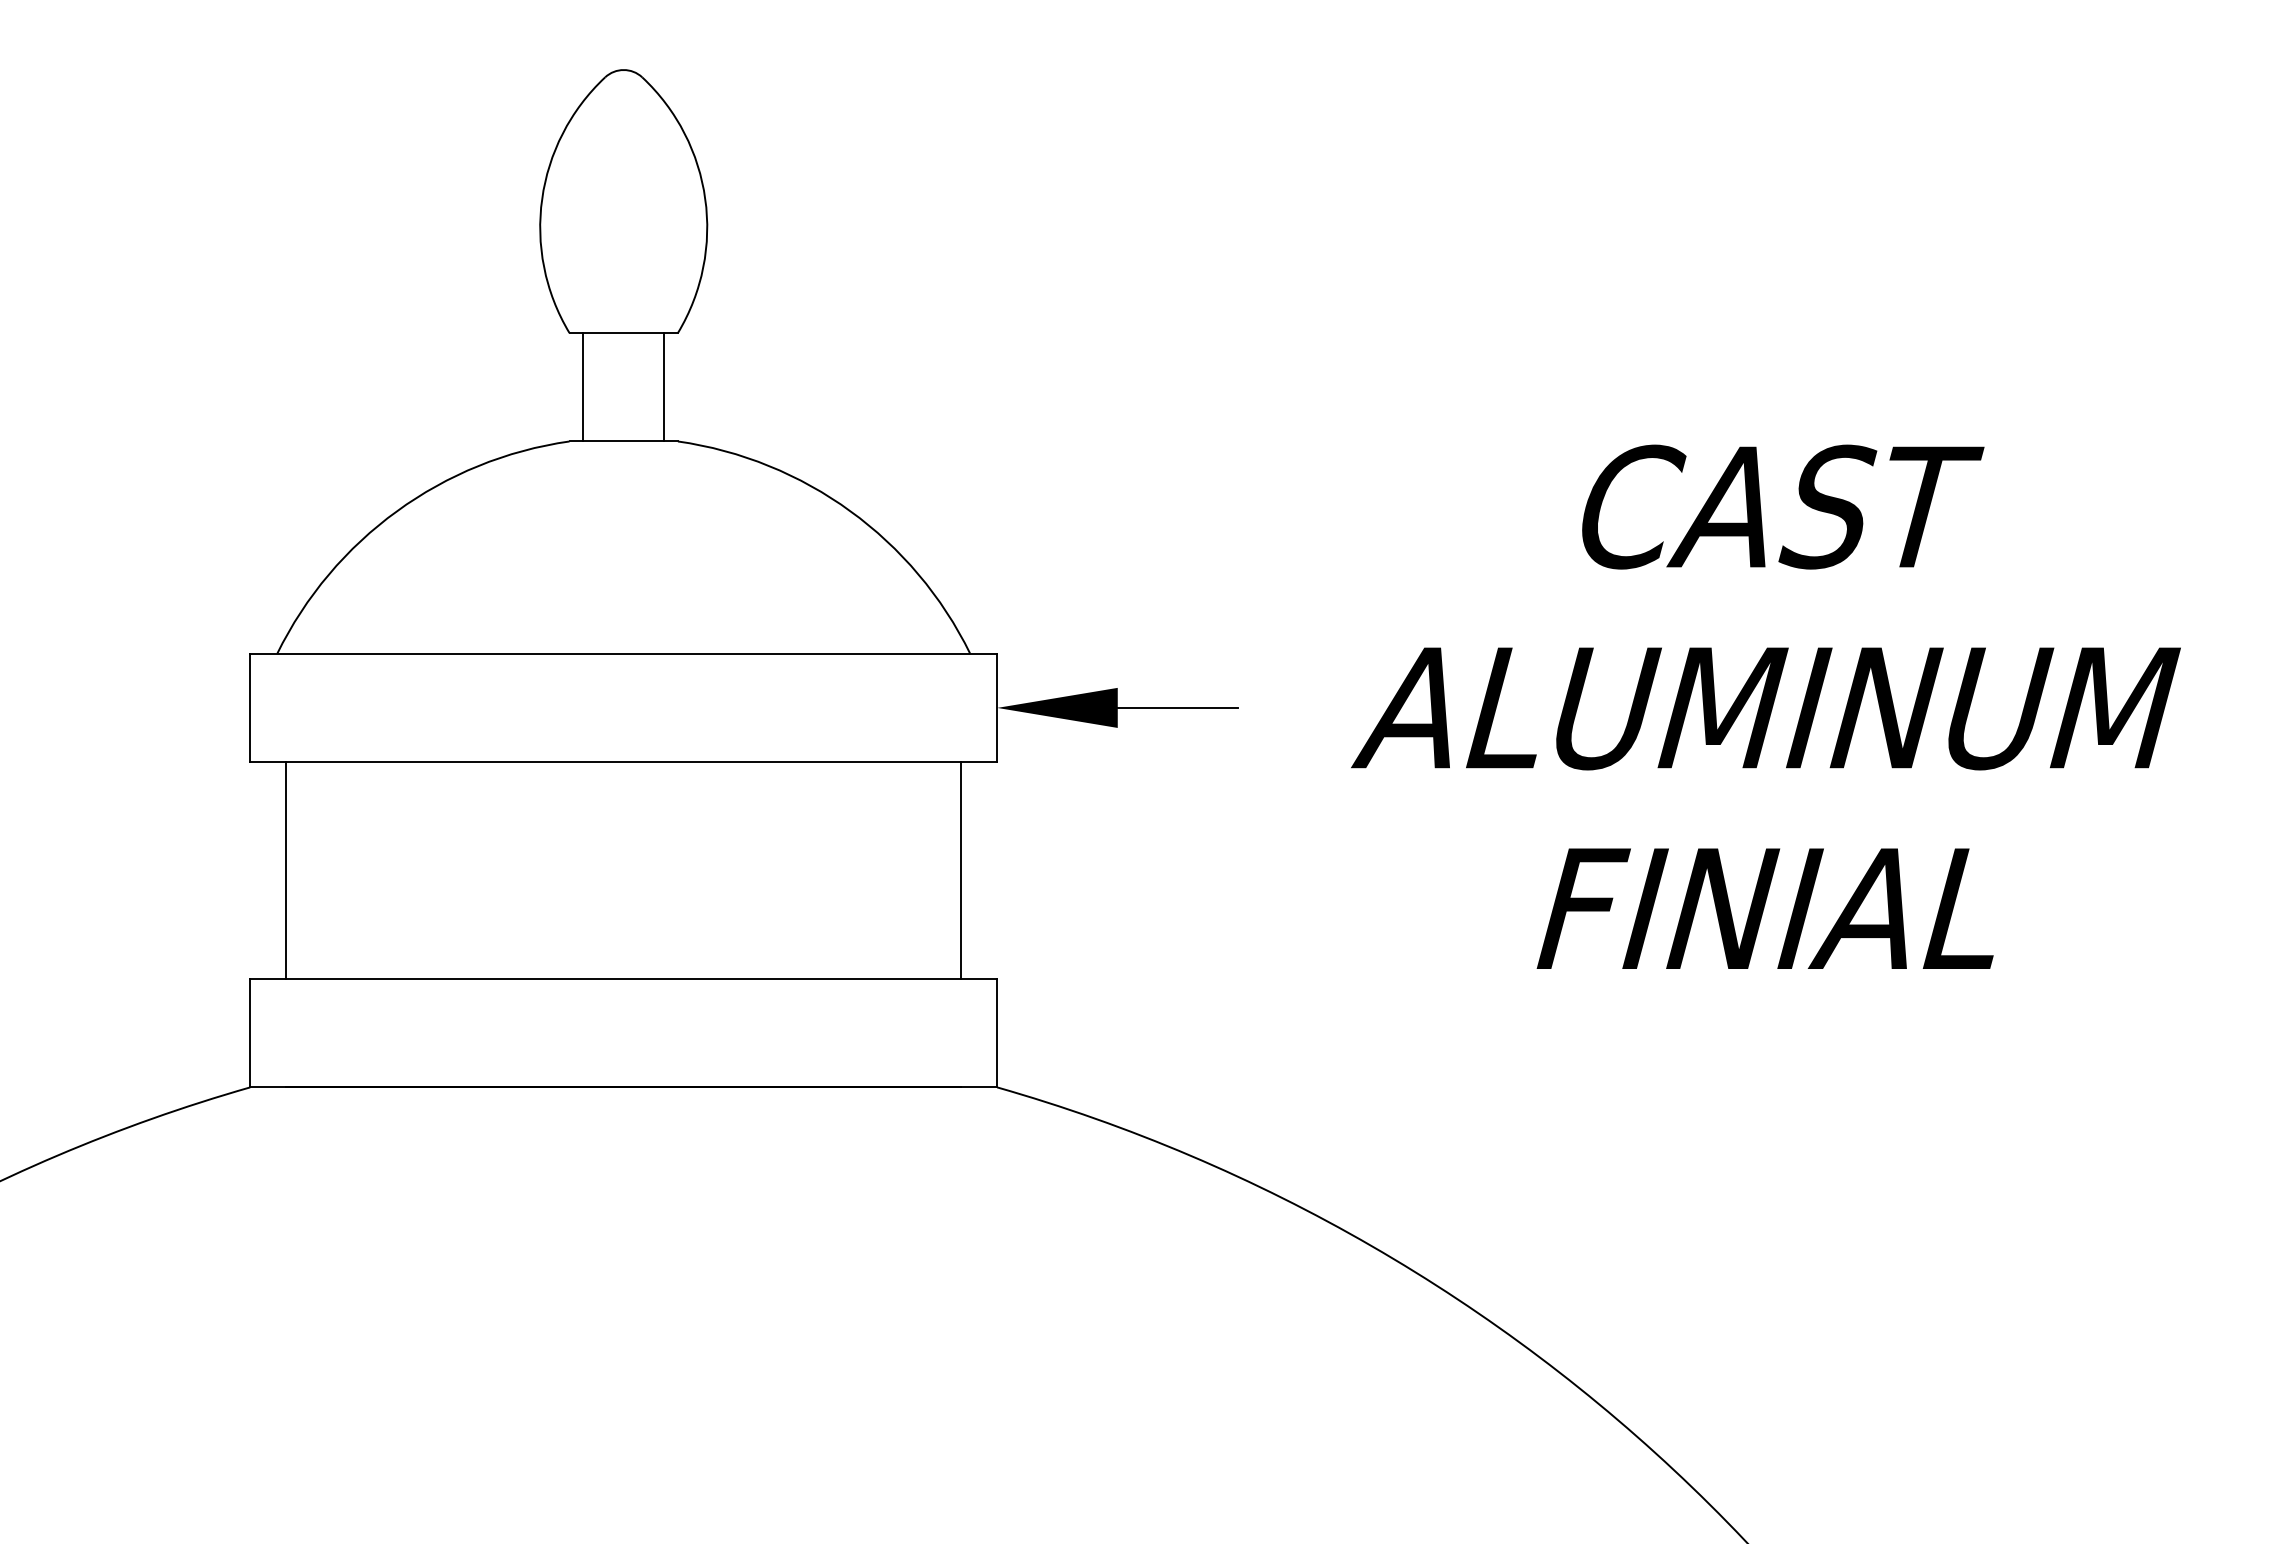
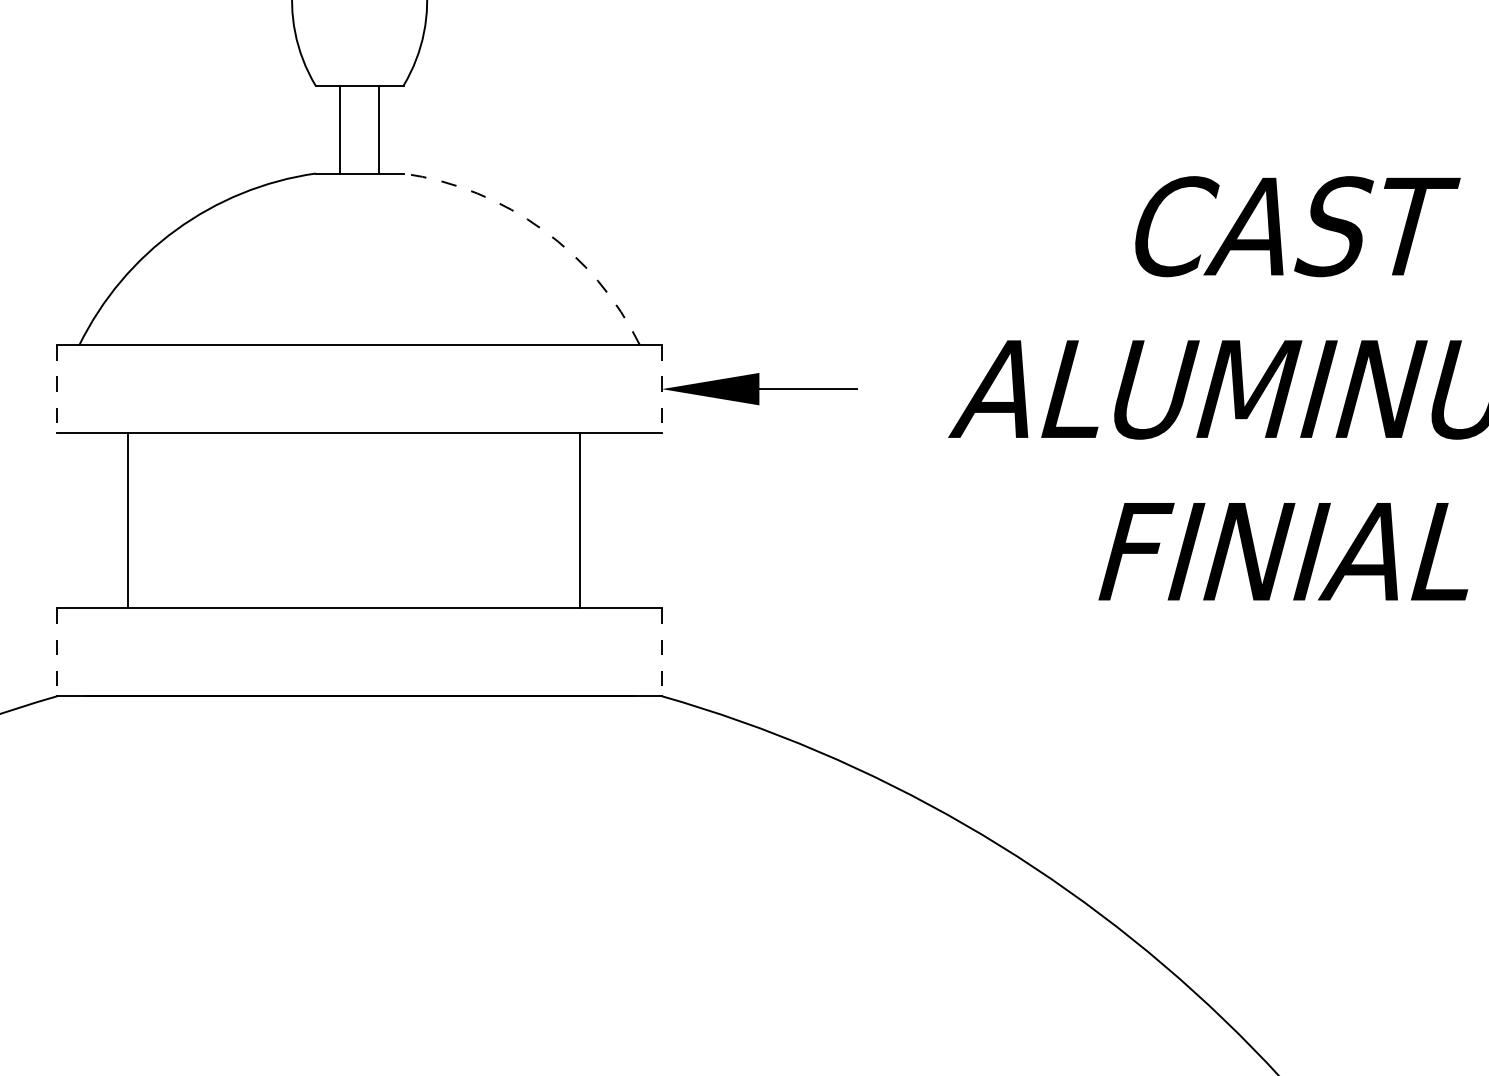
line: (583, 387) -> (378, 129), moved
line: (664, 387) -> (340, 129), moved
arc: (850, 511) -> (543, 230), solid -> dashed
line: (250, 708) -> (57, 389), solid -> dashed
line: (997, 708) -> (662, 389), solid -> dashed
line: (286, 870) -> (128, 520), moved
line: (961, 870) -> (580, 520), moved
line: (250, 1033) -> (57, 652), solid -> dashed
line: (997, 1033) -> (662, 652), solid -> dashed

